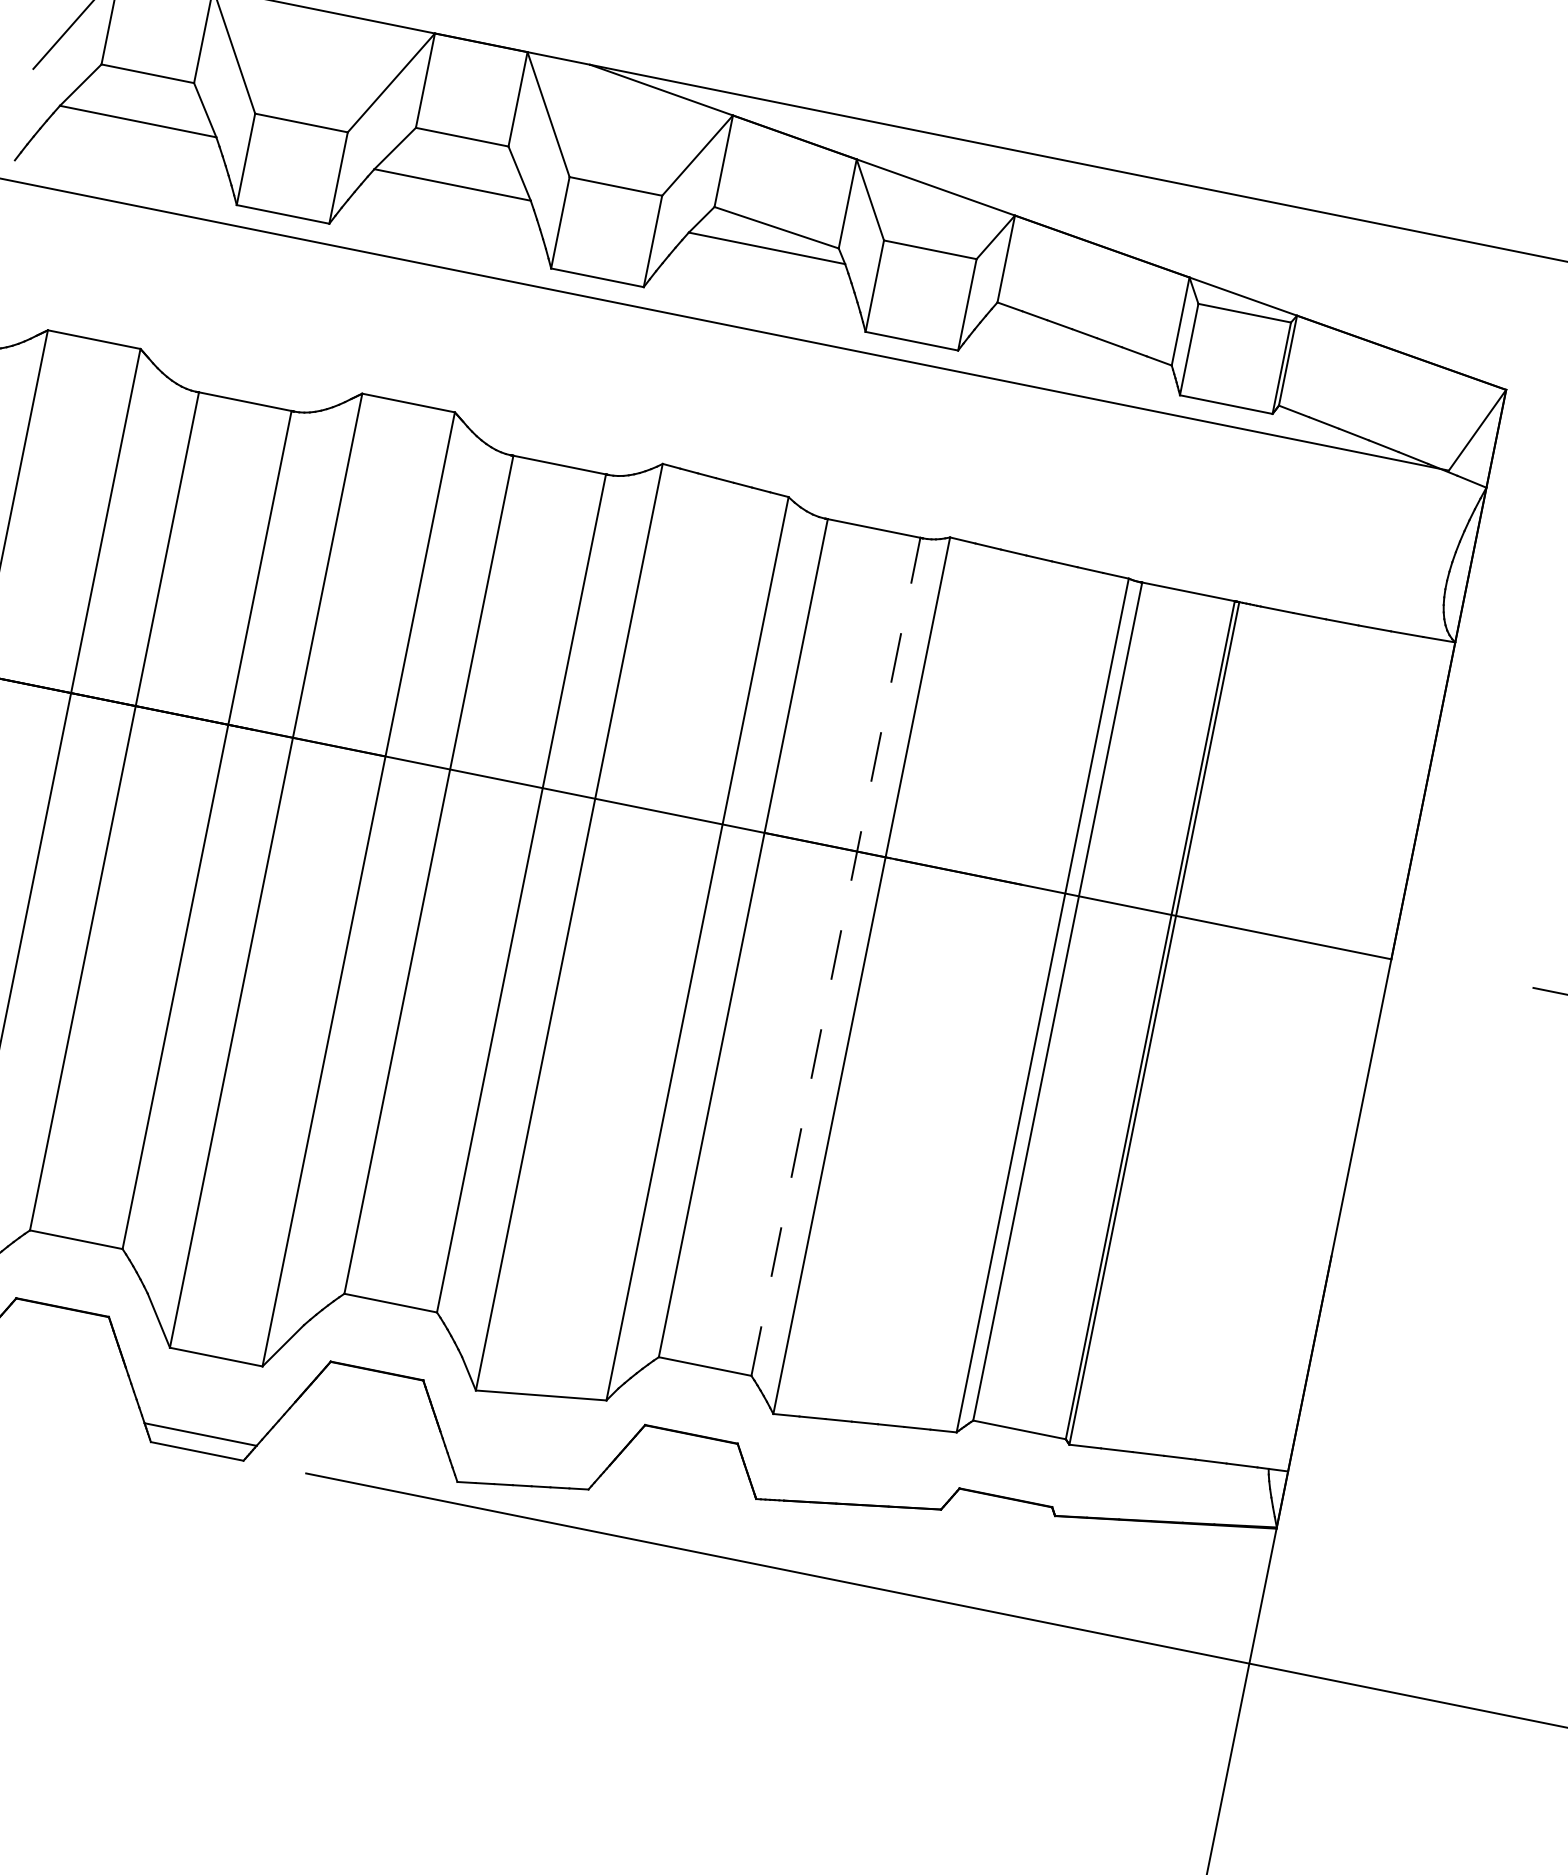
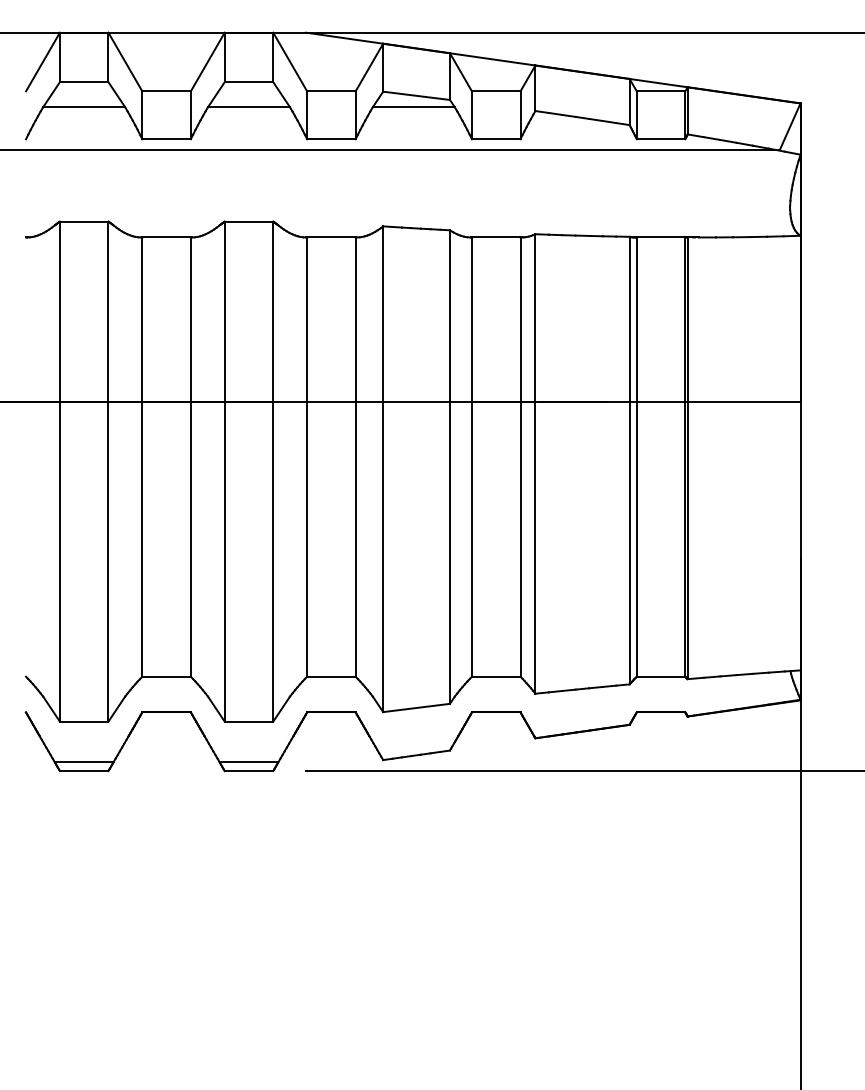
line: (835, 957) -> (520, 457), dashed -> solid

